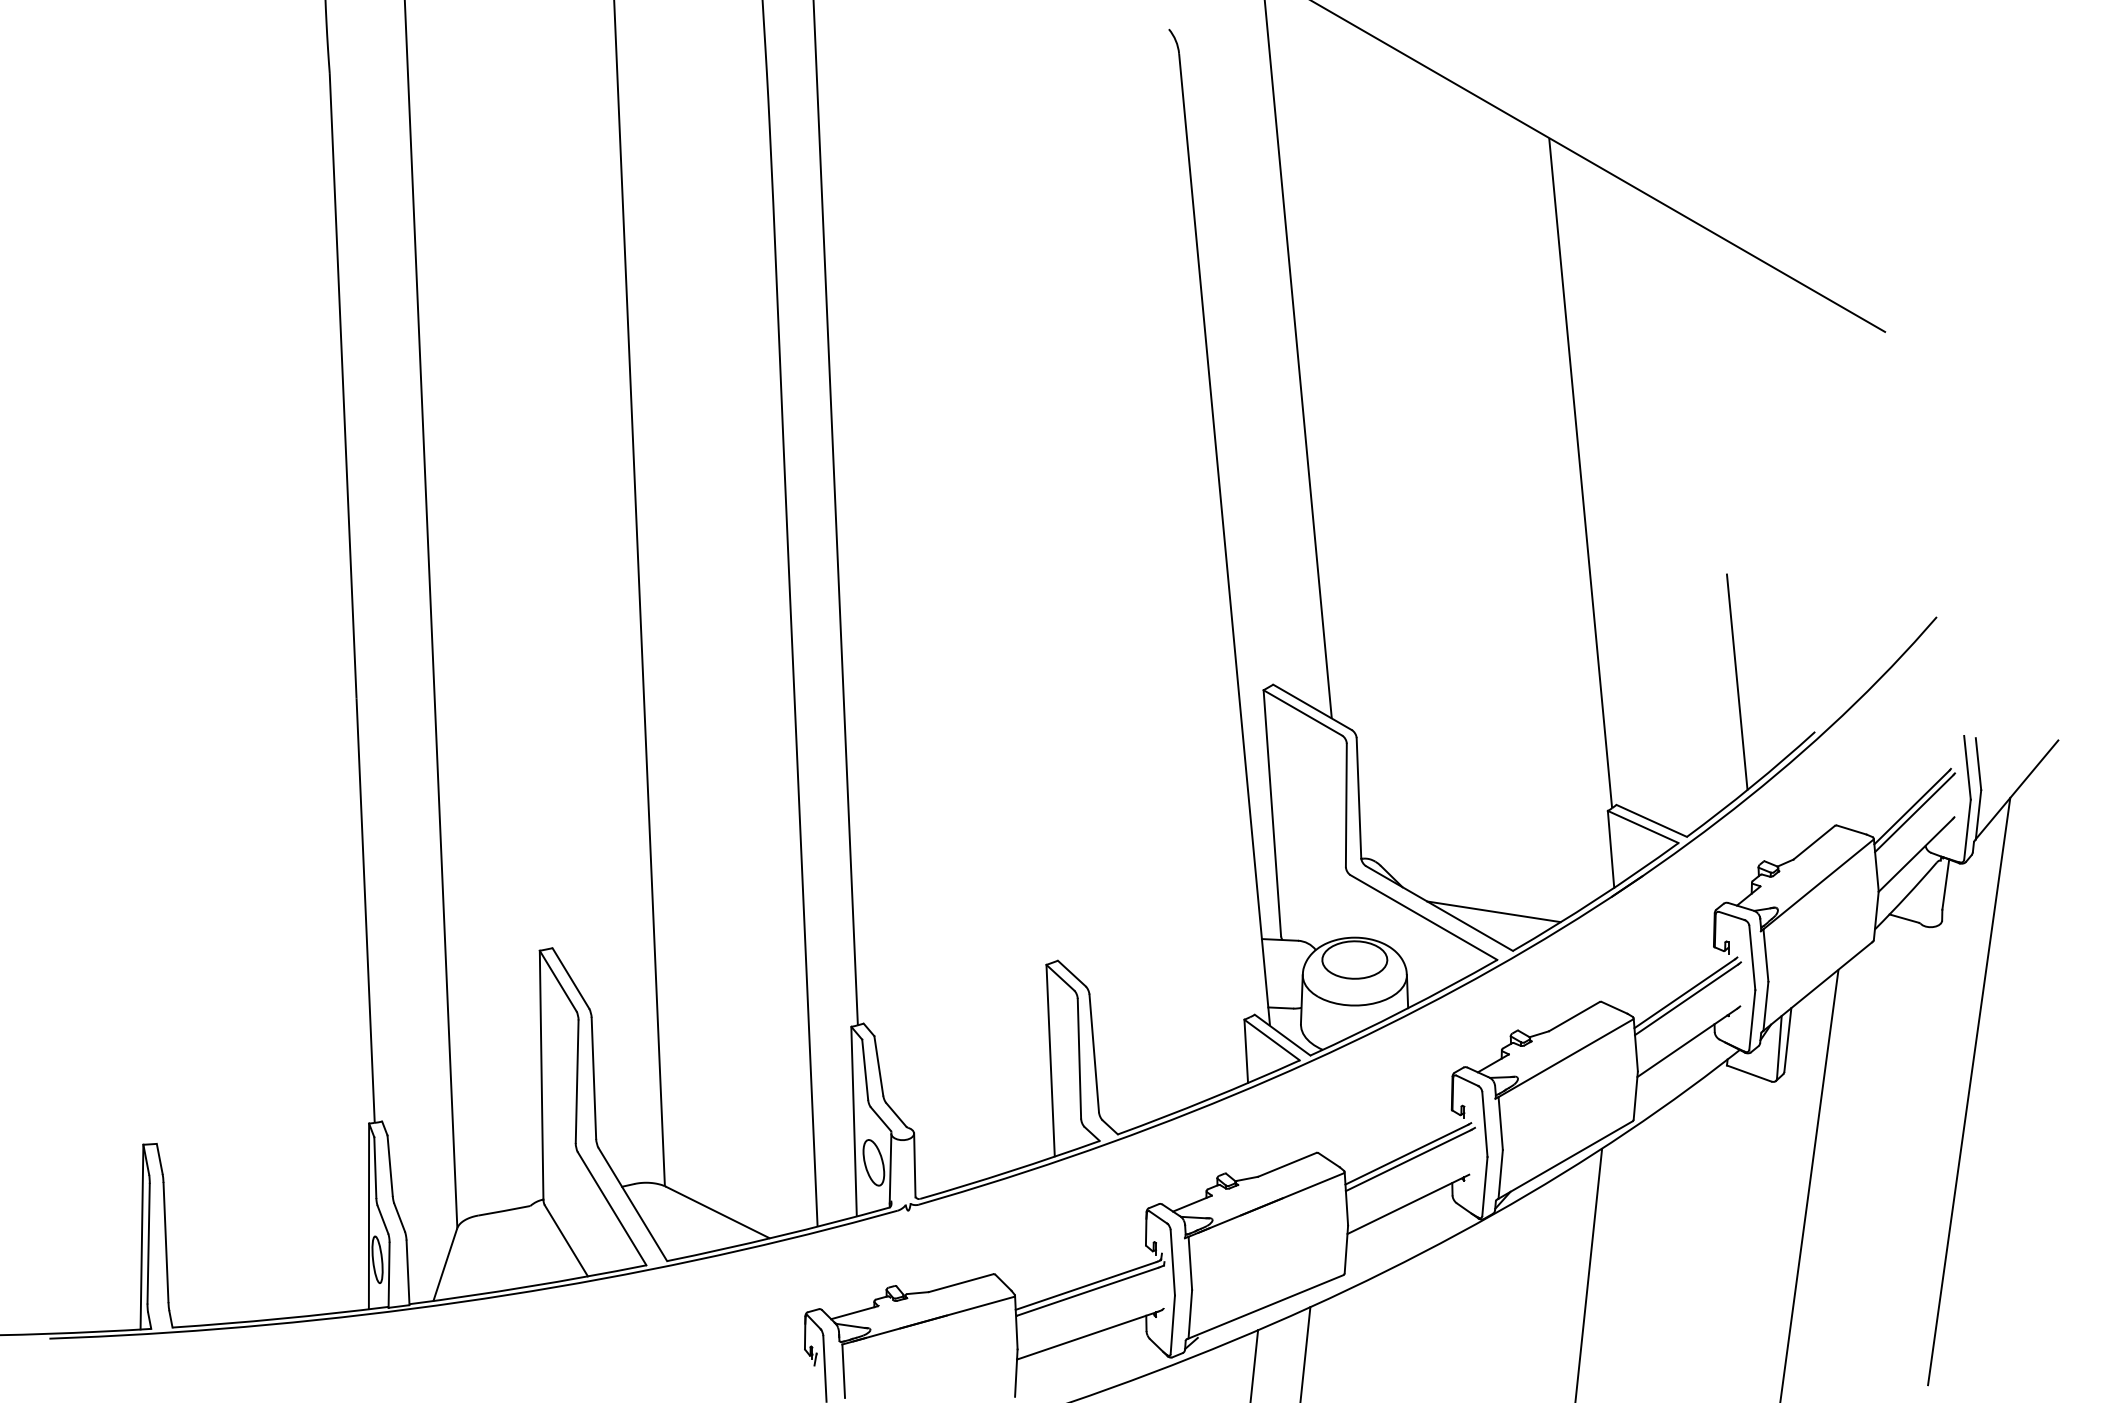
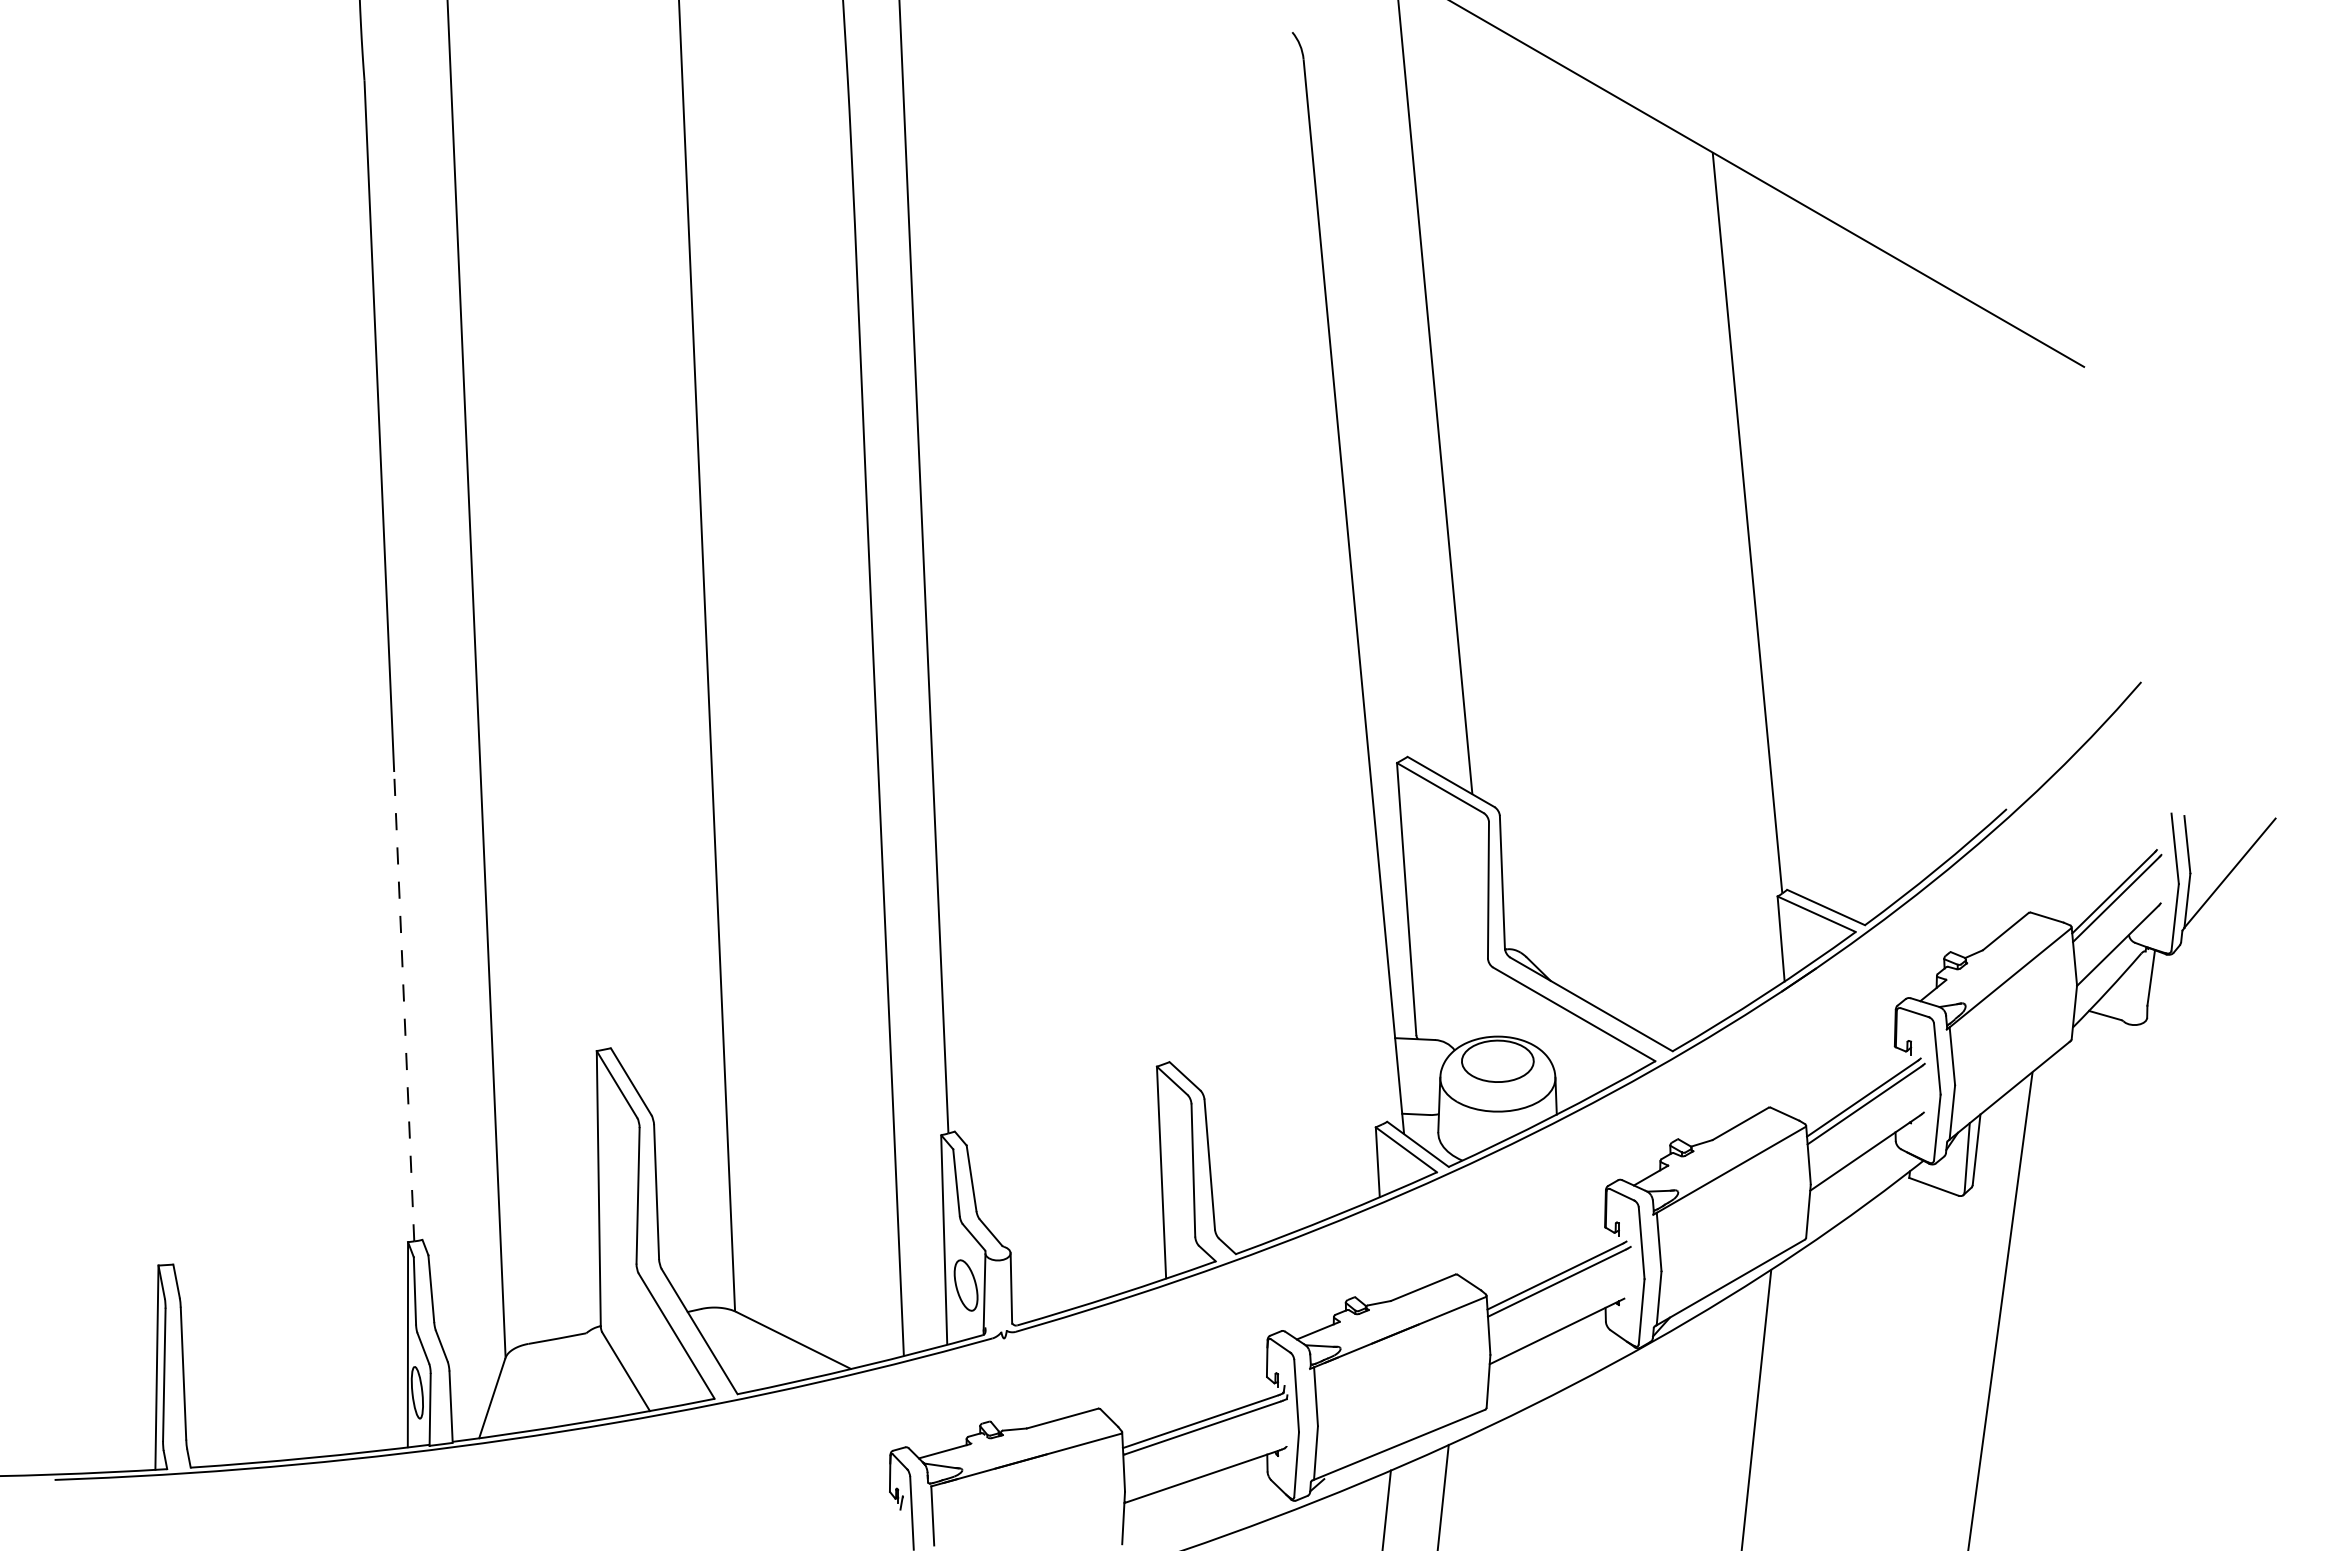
line: (1737, 681) -> (1920, 753), removed
line: (365, 911) -> (404, 1007), solid -> dashed
line: (1493, 911) -> (1651, 1007), removed
line: (1968, 1091) -> (2176, 1206), removed

